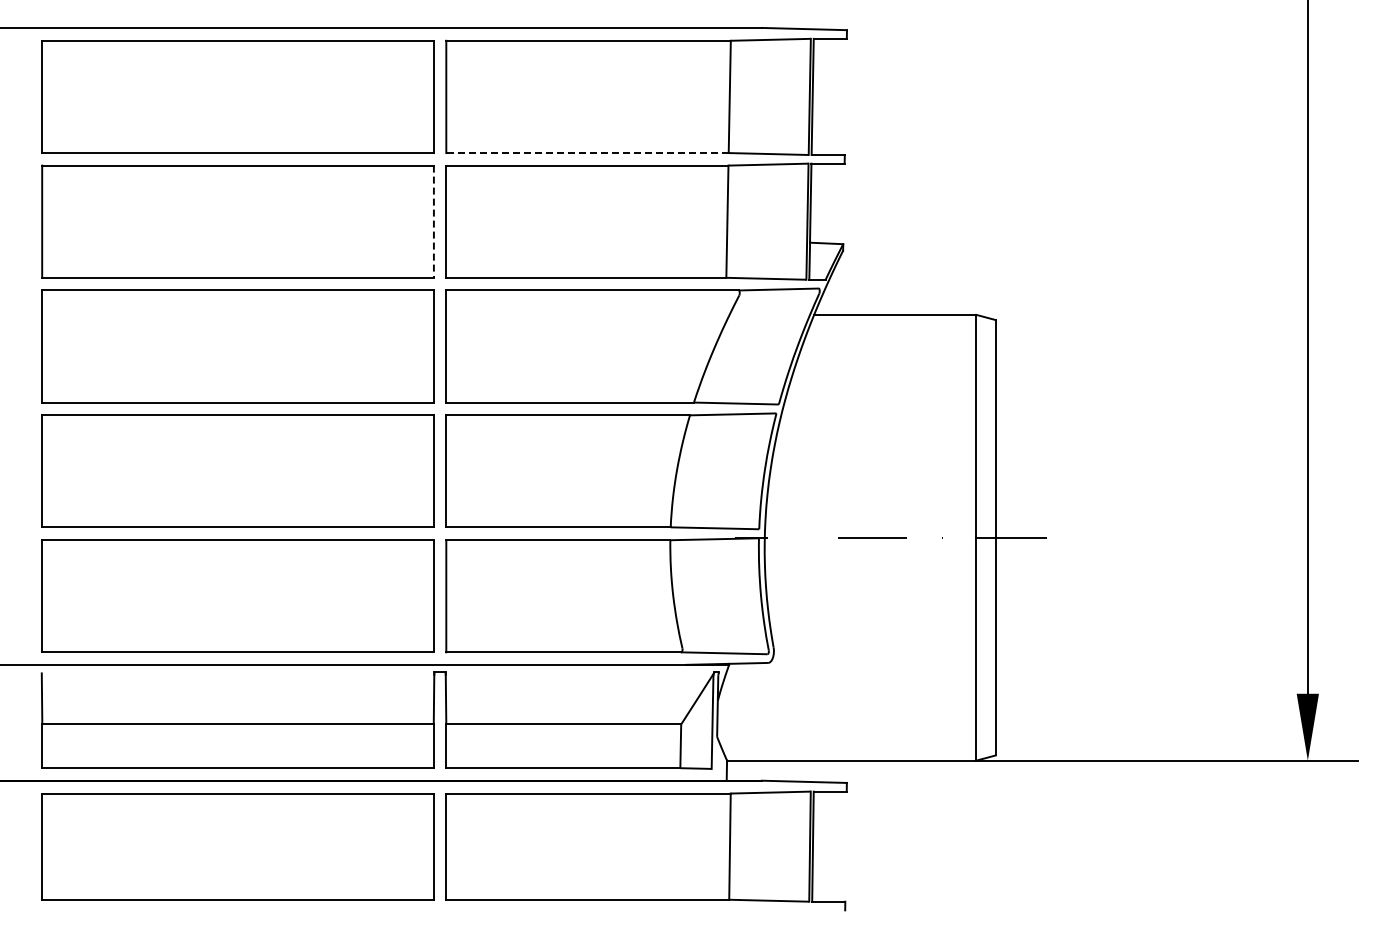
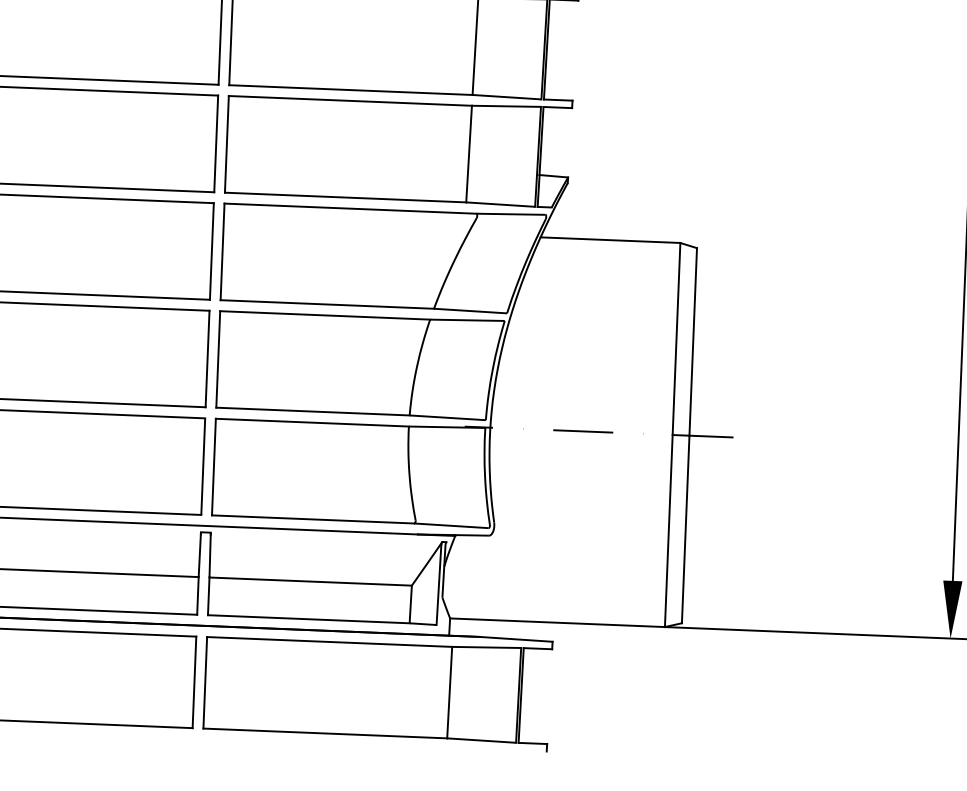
line: (587, 153) -> (350, 90), dashed -> solid
line: (433, 222) -> (215, 144), dashed -> solid

